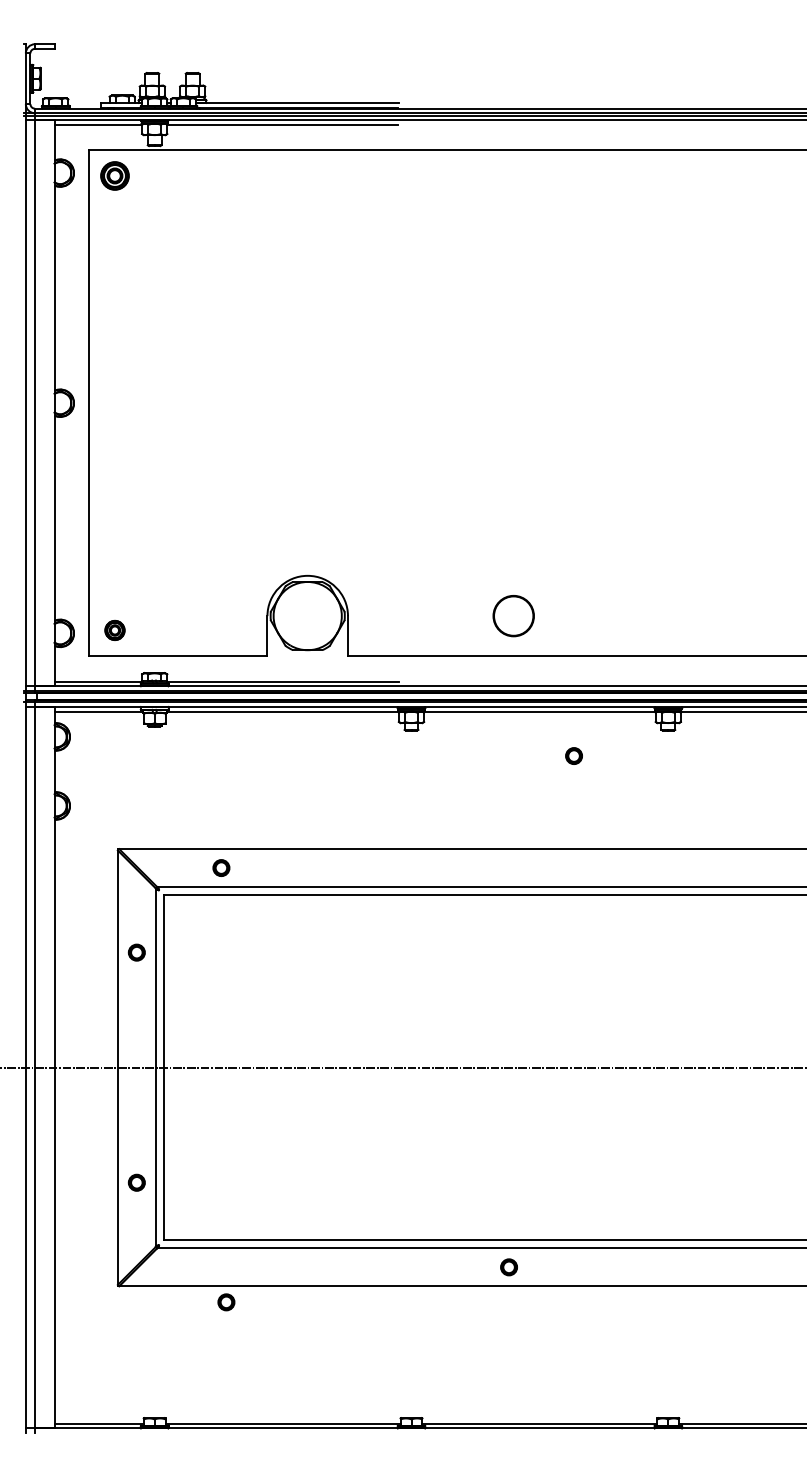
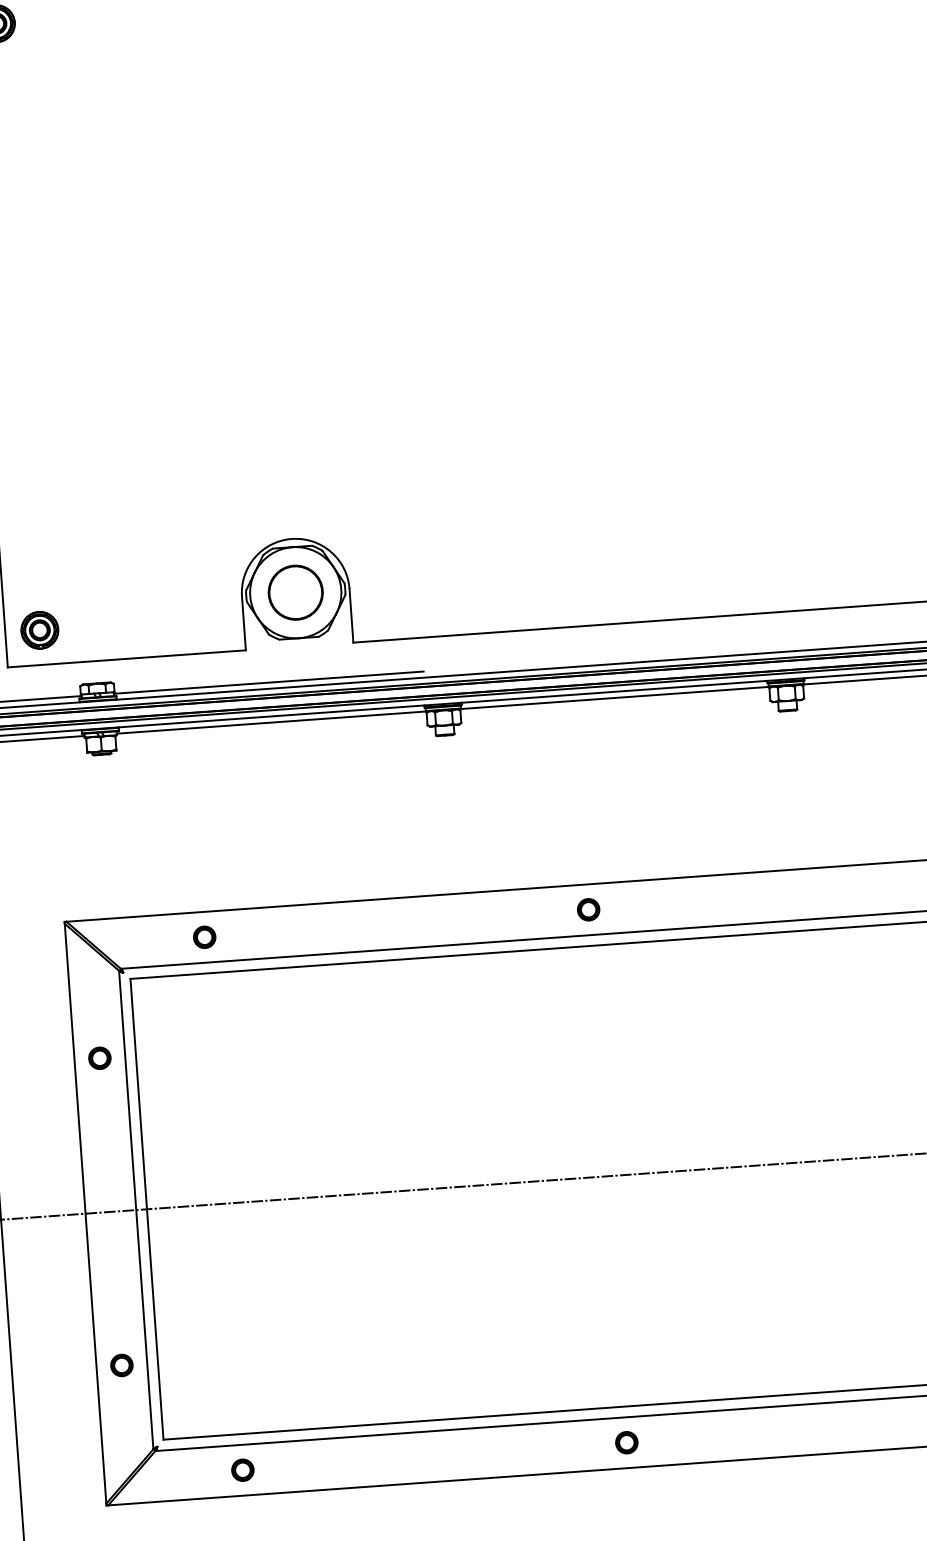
circle: (513, 616) -> (295, 593), moved
part: (114, 630) -> (39, 630), size x1.43
part: (573, 755) -> (587, 909), moved
part: (226, 1302) -> (242, 1470), moved

